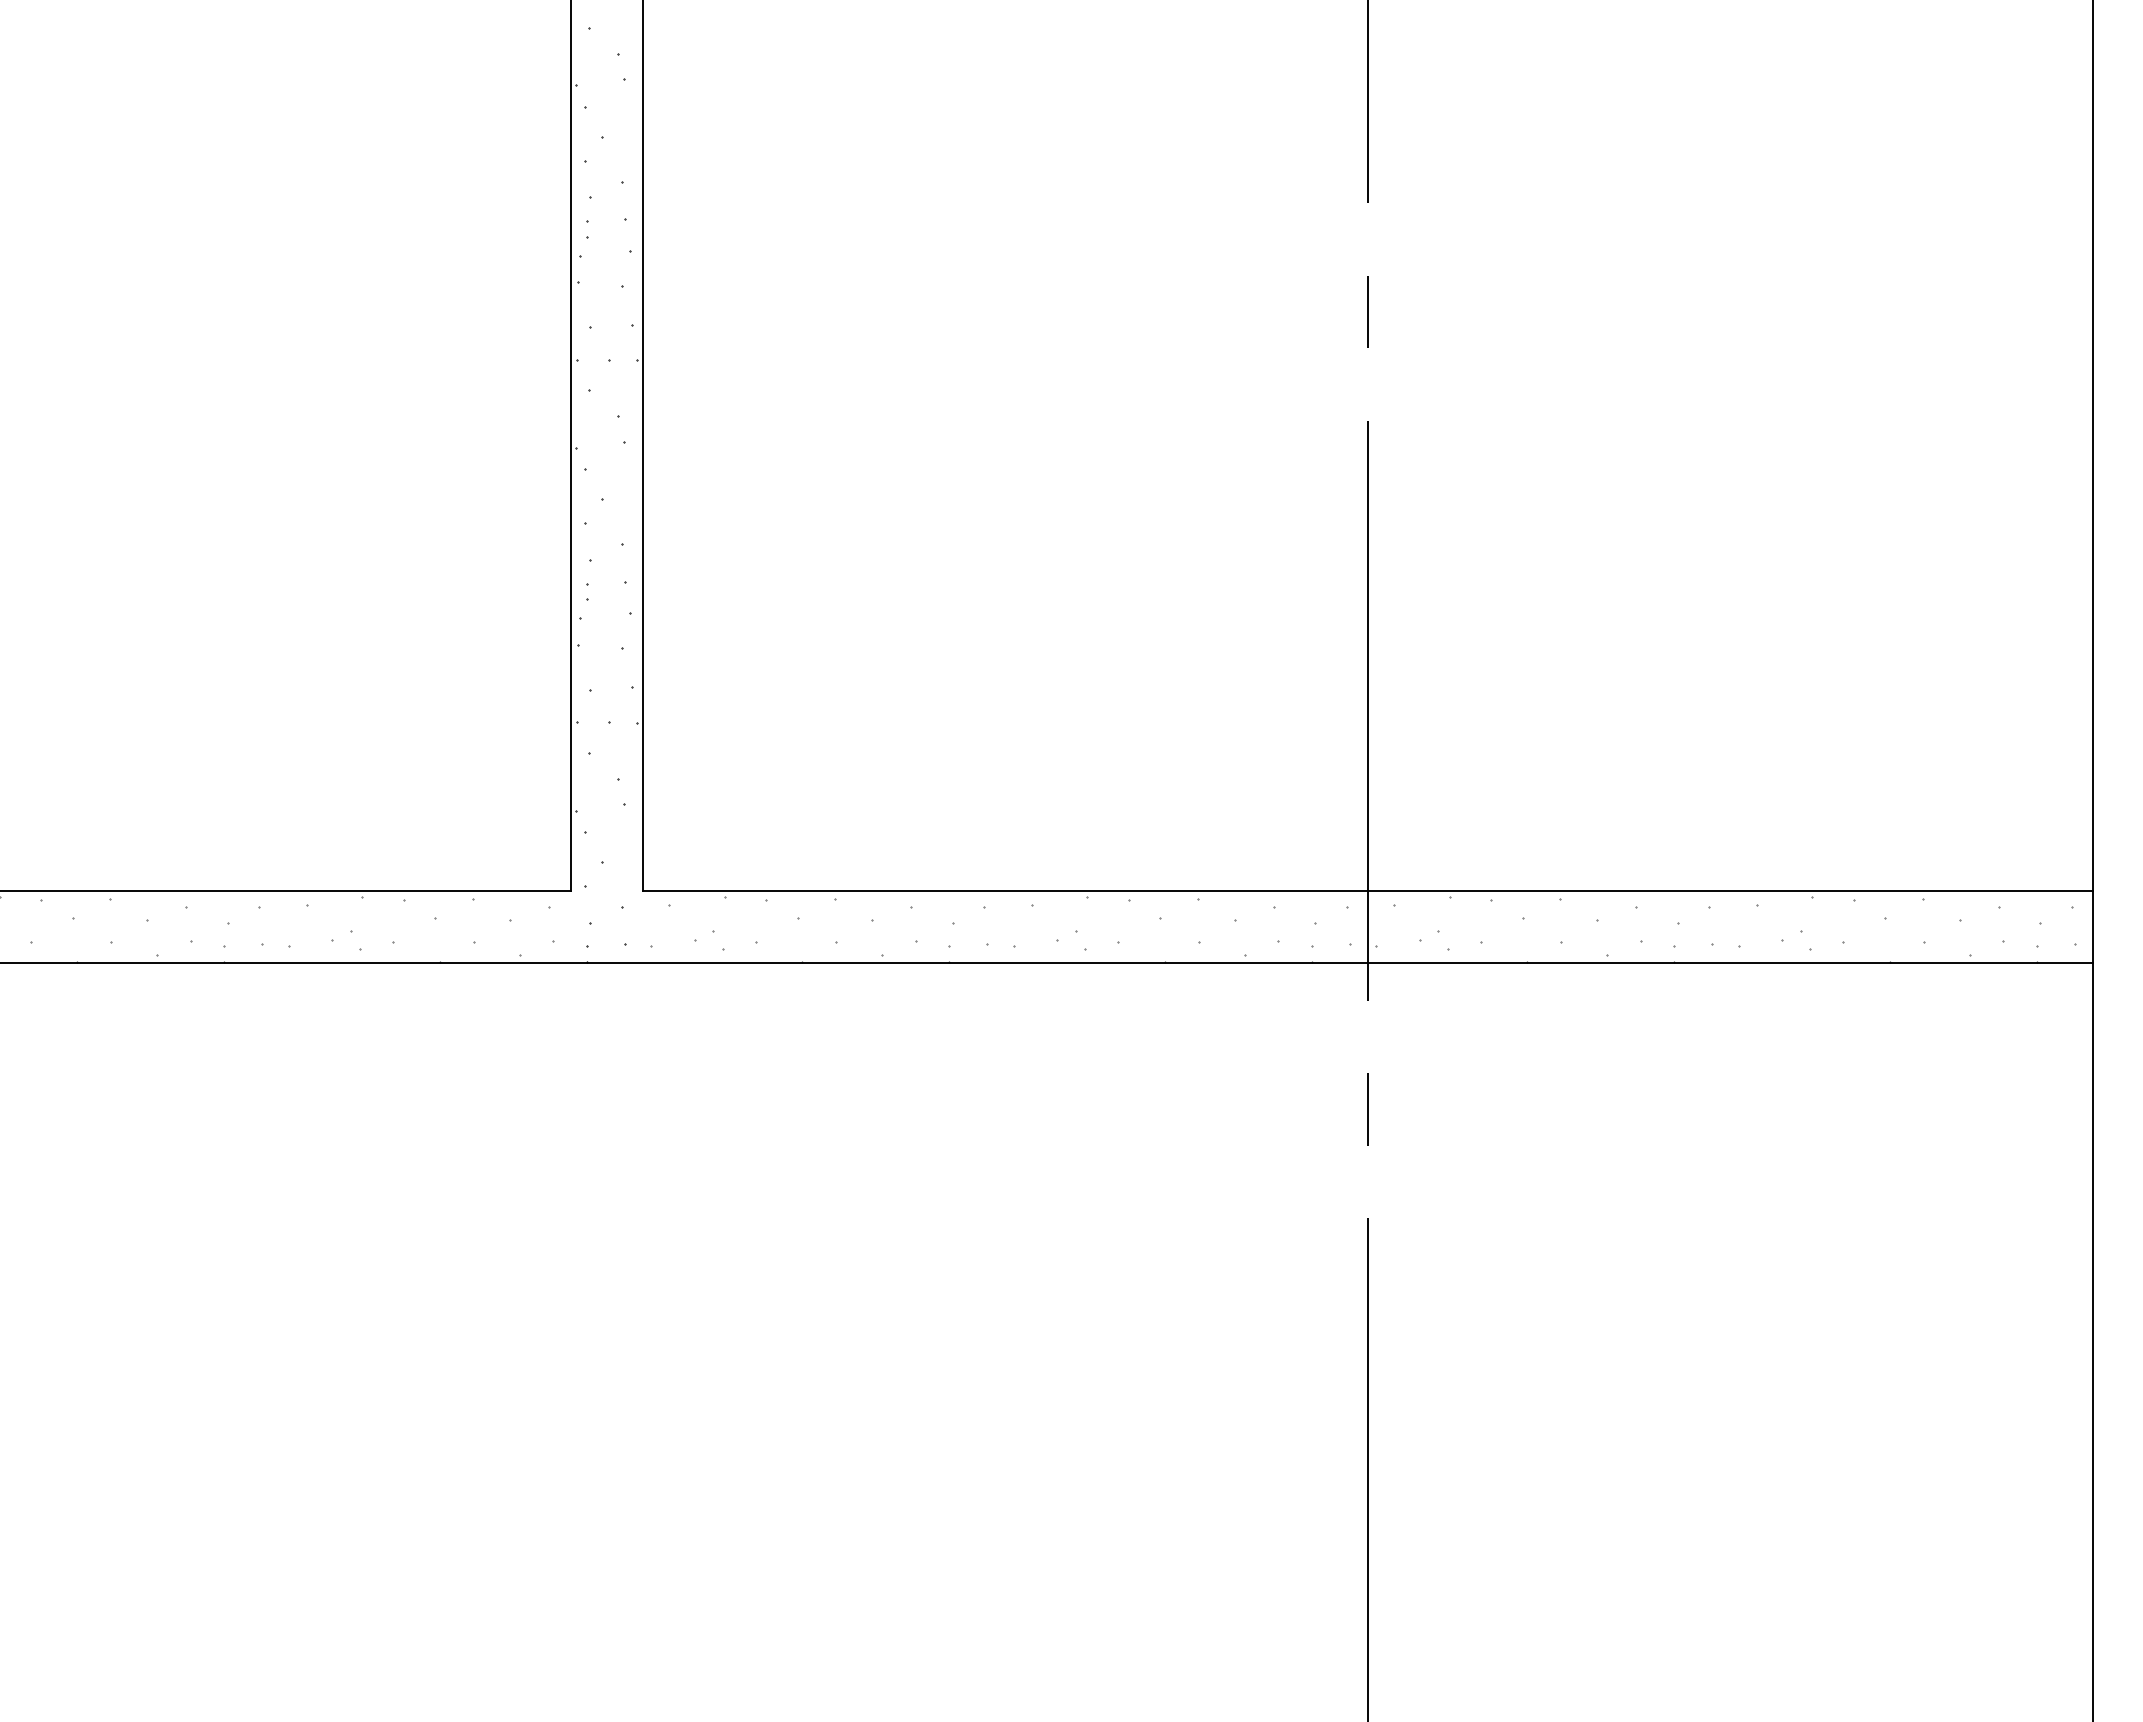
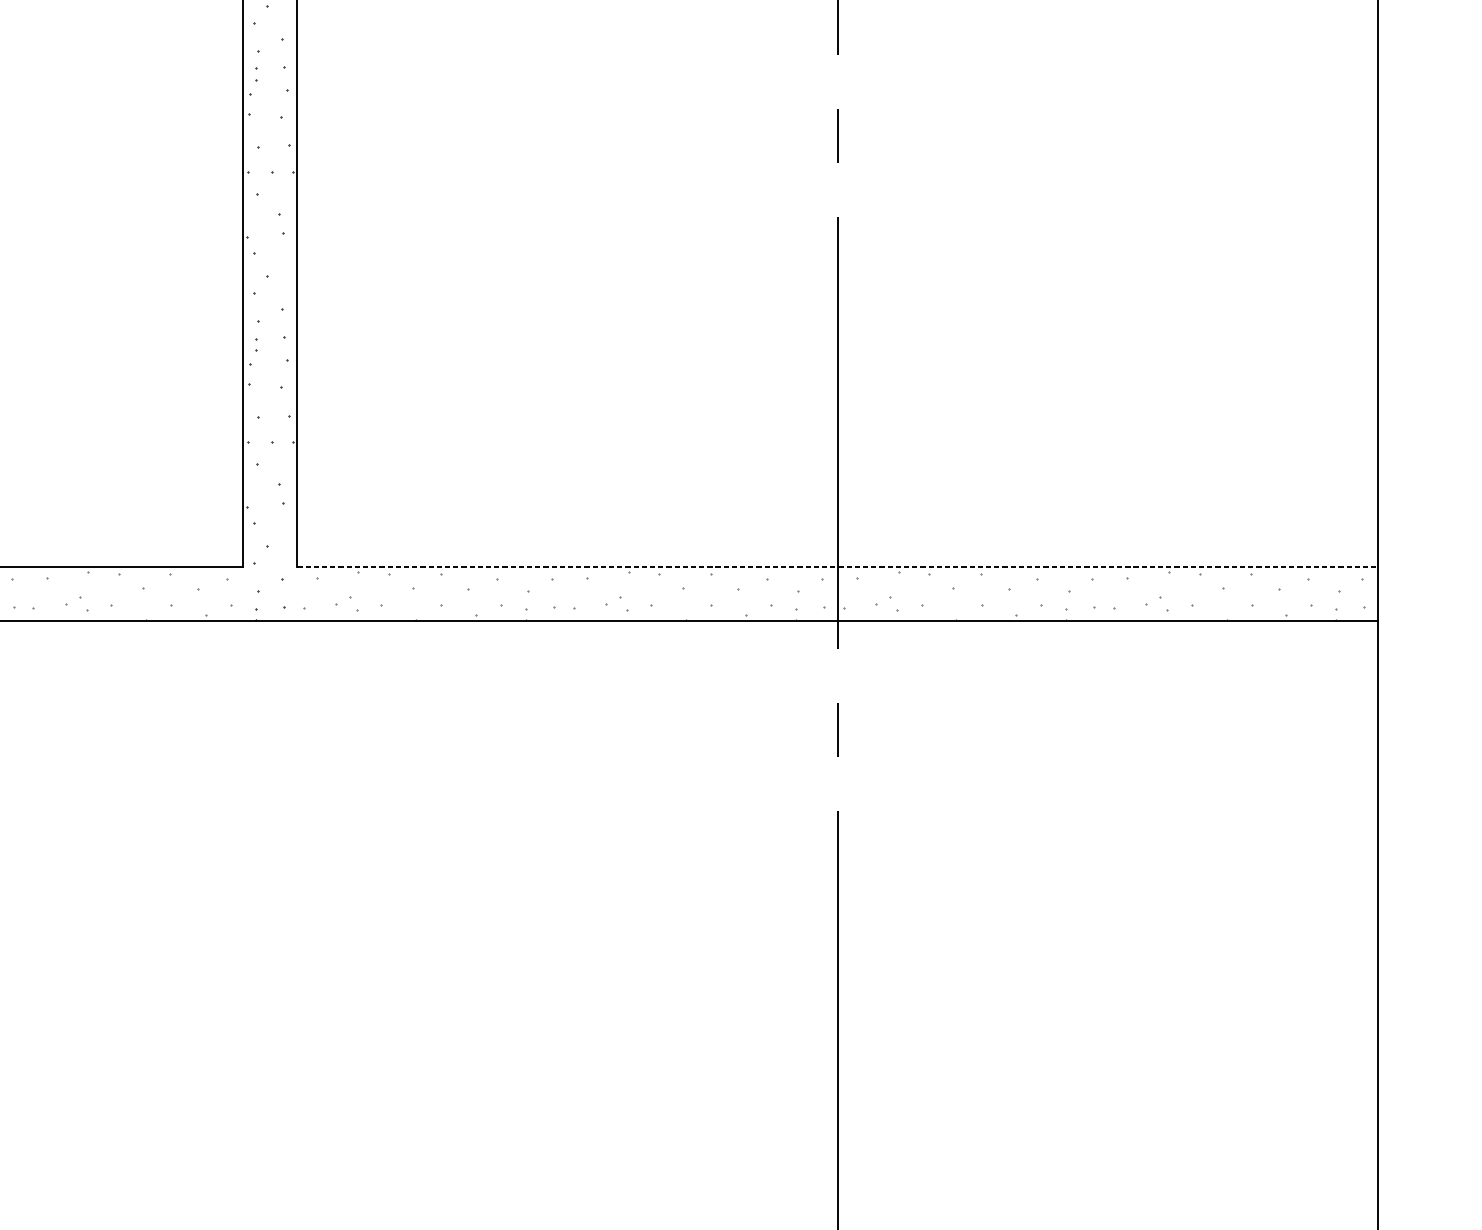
line: (1368, 890) -> (837, 566), solid -> dashed

